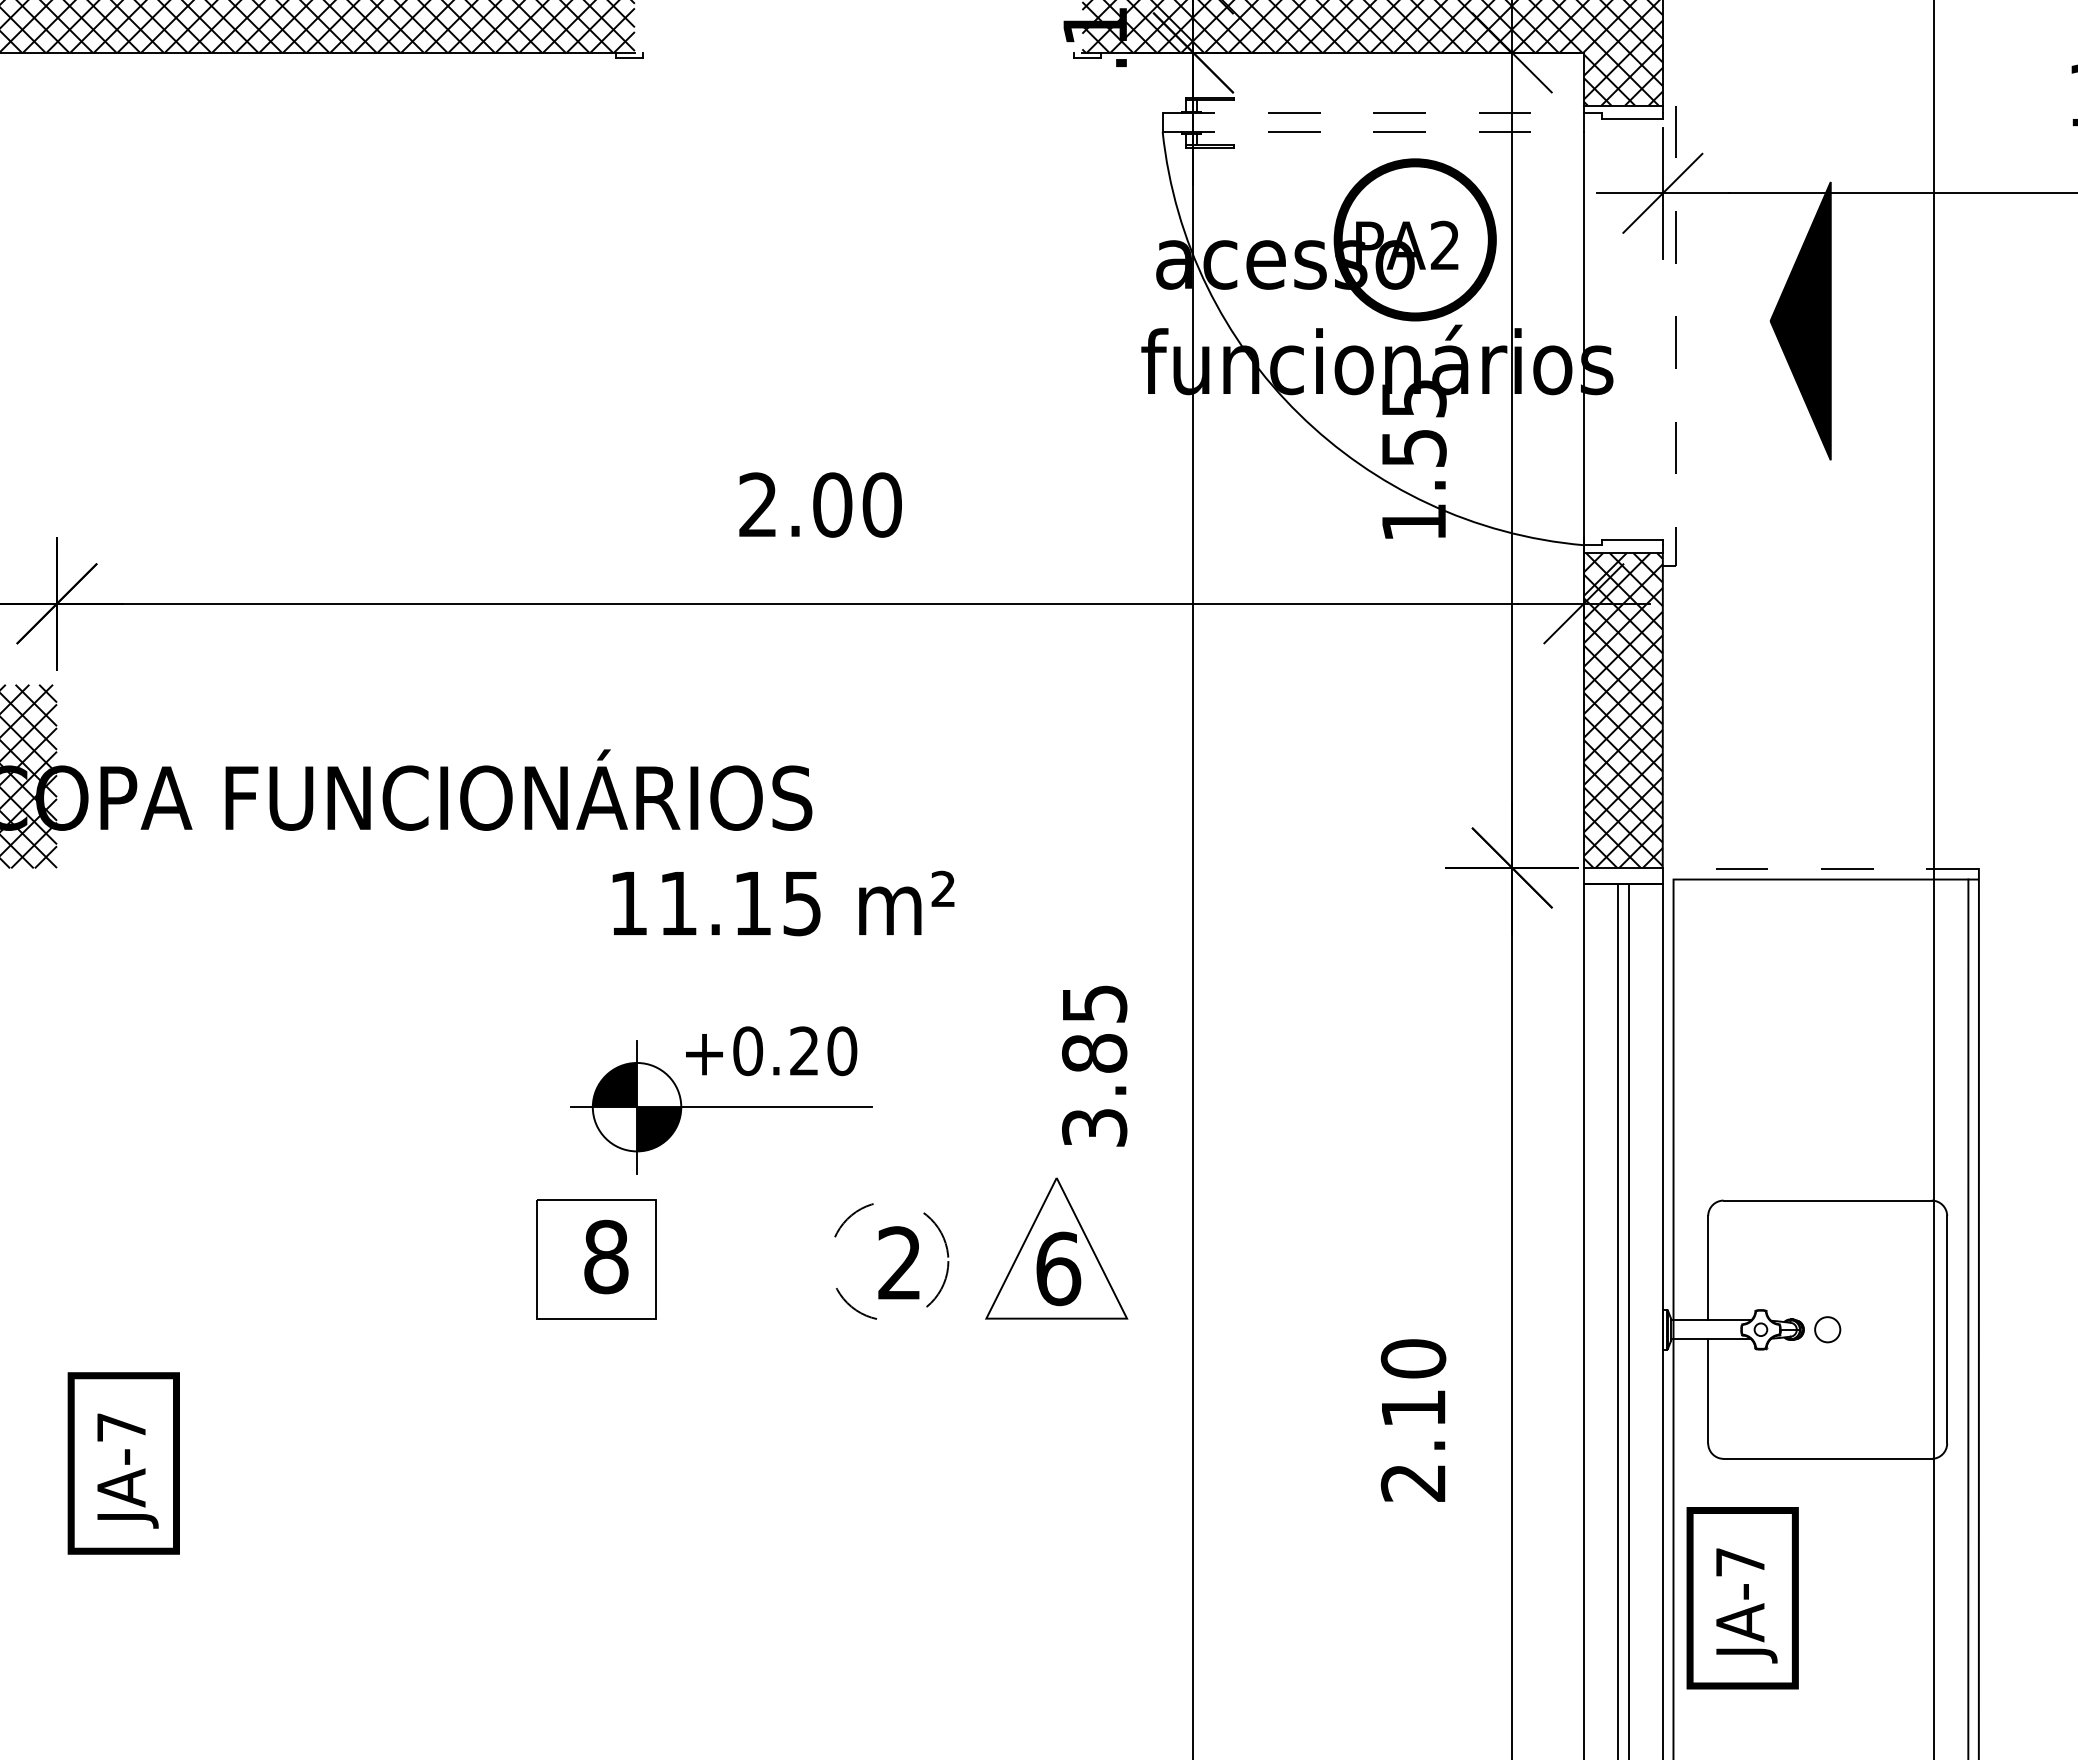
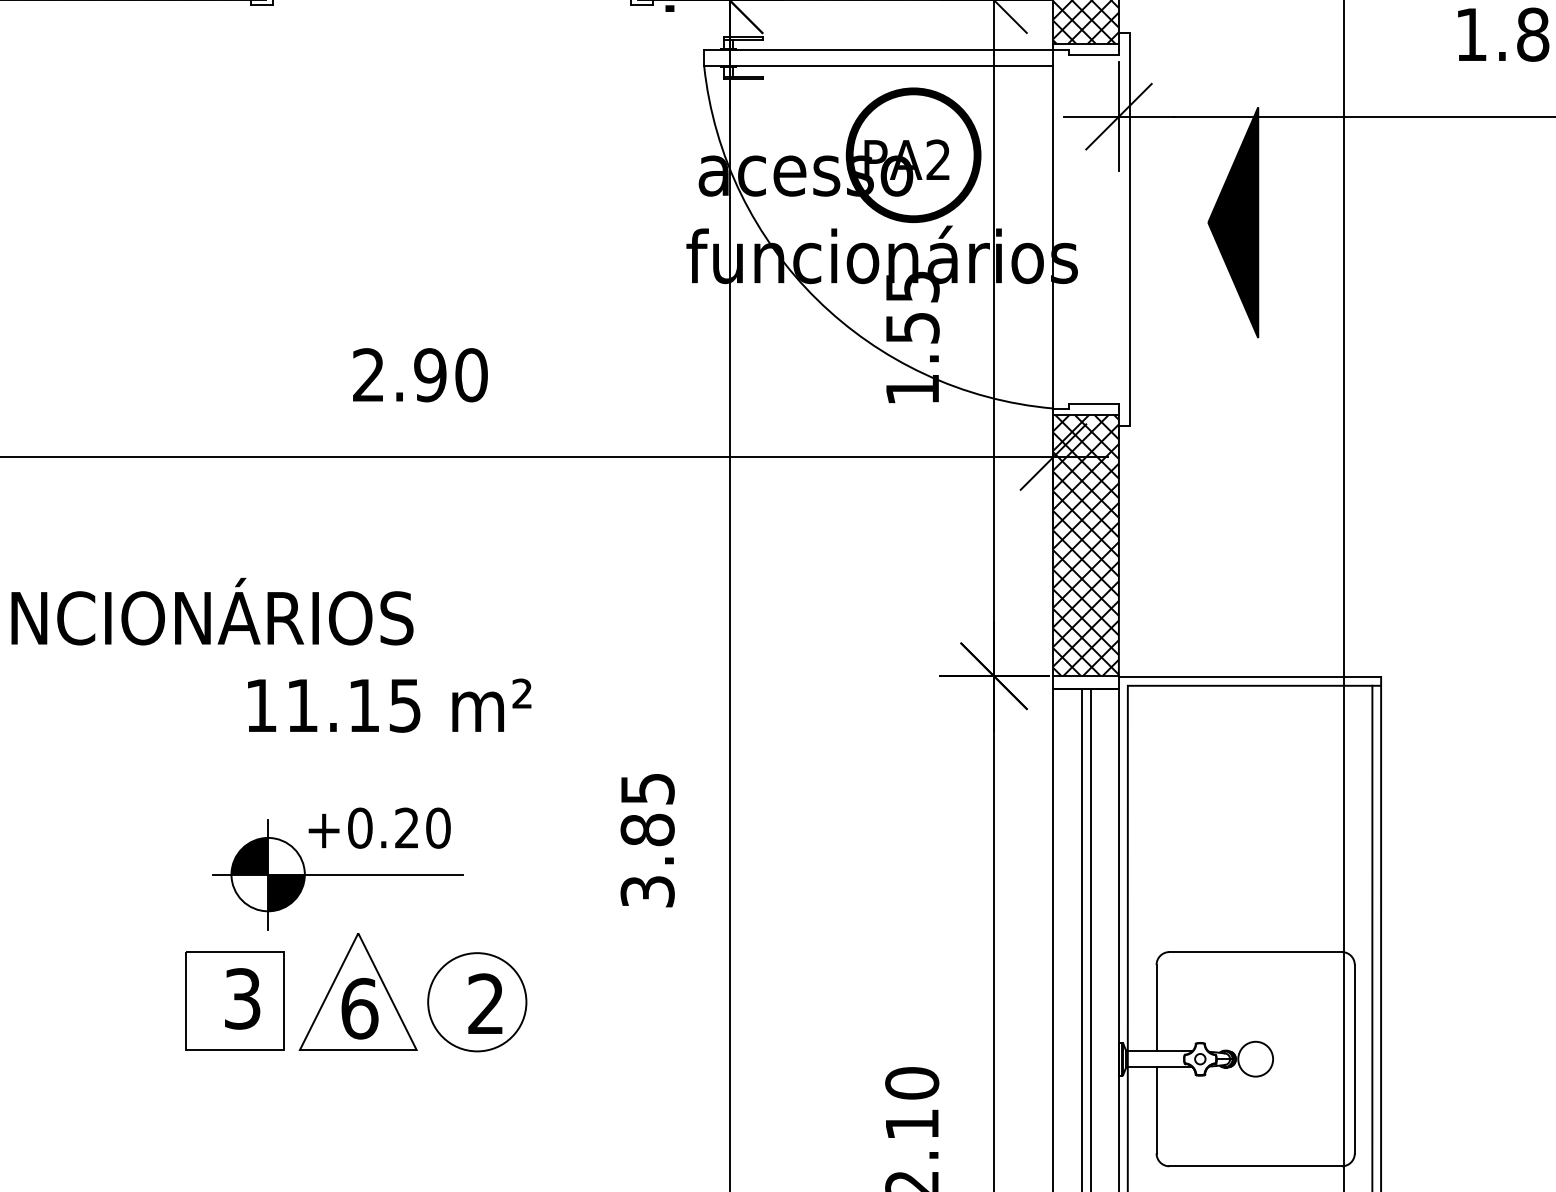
line: (1373, 113) -> (878, 50), dashed -> solid
line: (1373, 131) -> (878, 65), dashed -> solid
line: (1676, 329) -> (1130, 229), dashed -> solid
text: (832, 504) -> (430, 374), 2.00 -> 2.90
line: (1820, 869) -> (1249, 677), dashed -> solid
part: (1056, 1248) -> (358, 991), moved
text: (606, 1256) -> (242, 998), 8 -> 3
circle: (888, 1260) -> (476, 1001), dashed -> solid
circle: (1827, 1329) -> (1255, 1059), size x1.67

